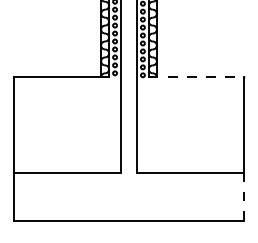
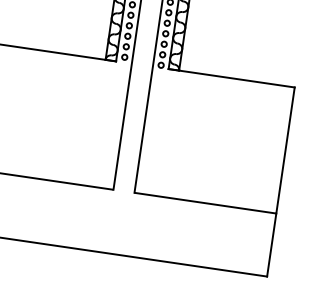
line: (196, 77) -> (231, 78), dashed -> solid
line: (244, 196) -> (271, 244), dashed -> solid

